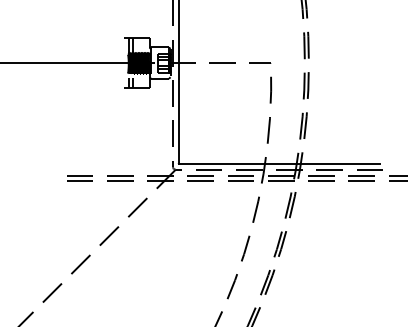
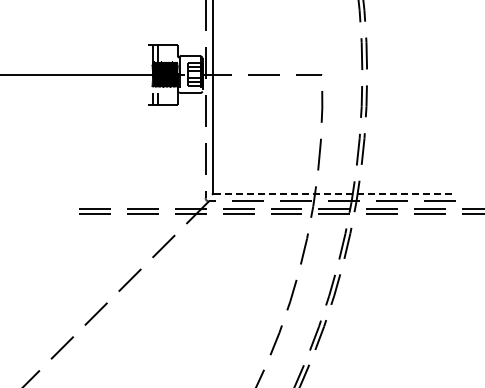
line: (278, 163) -> (331, 194), solid -> dashed

